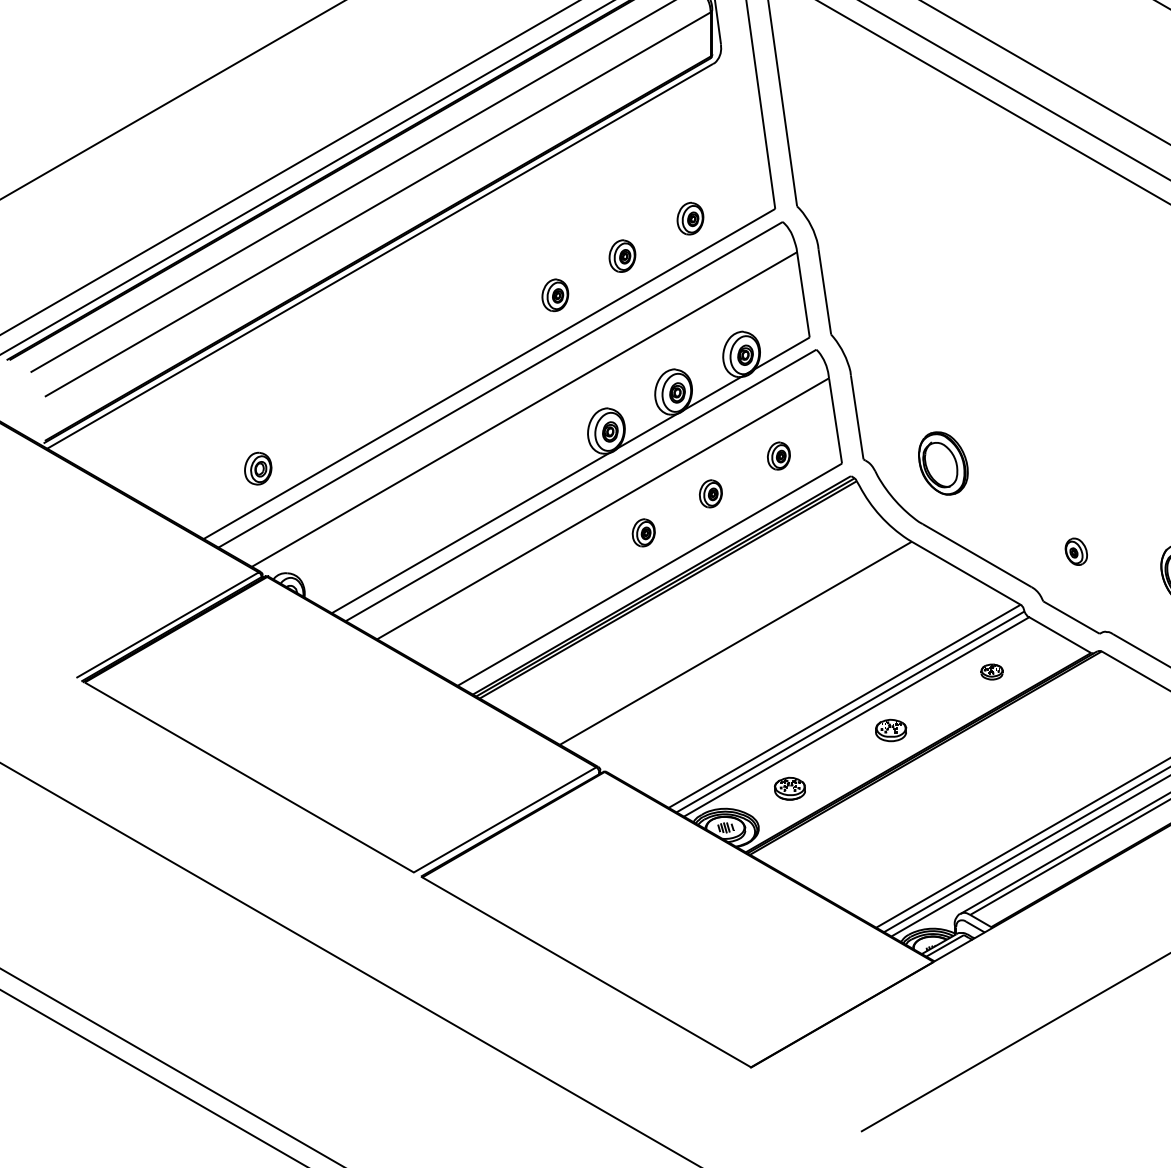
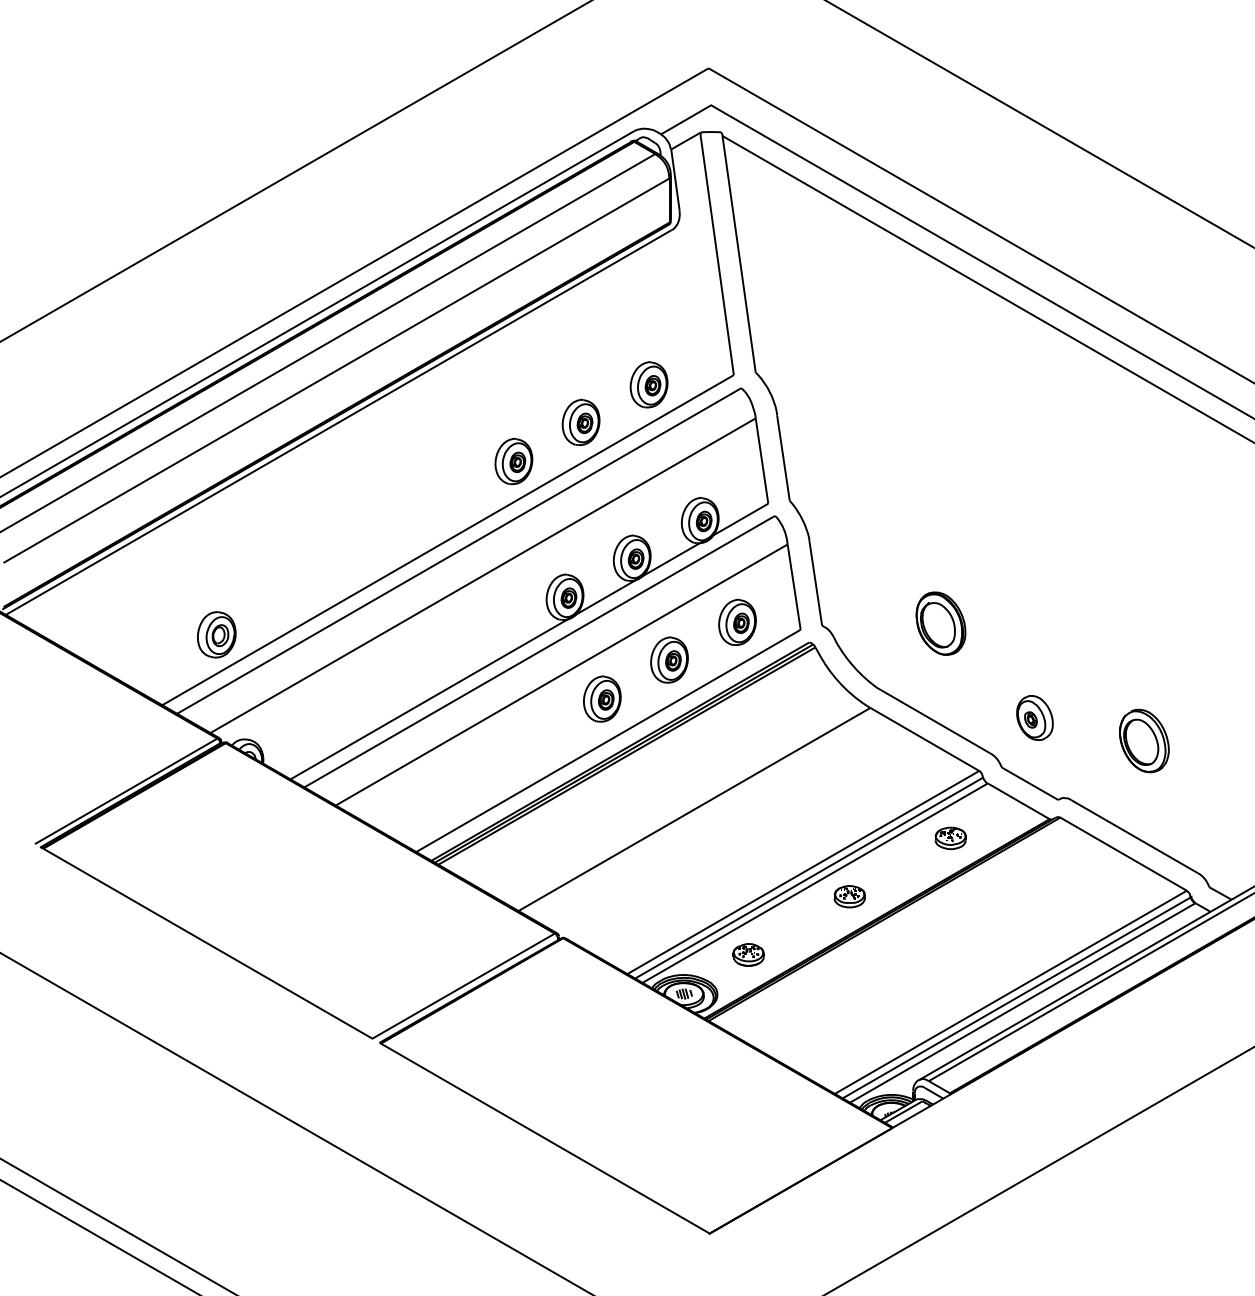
part: (689, 218) -> (648, 384), size x1.43
part: (621, 255) -> (580, 421), size x1.43
part: (554, 295) -> (513, 461), size x1.43
part: (778, 455) -> (737, 621), size x1.67
part: (942, 463) -> (940, 623), moved
part: (257, 468) -> (216, 634), size x1.43
part: (710, 493) -> (669, 659), size x1.67
part: (643, 532) -> (602, 698), size x1.67
part: (1075, 551) -> (1034, 717), size x1.67
part: (991, 671) -> (950, 837), size x1.43

